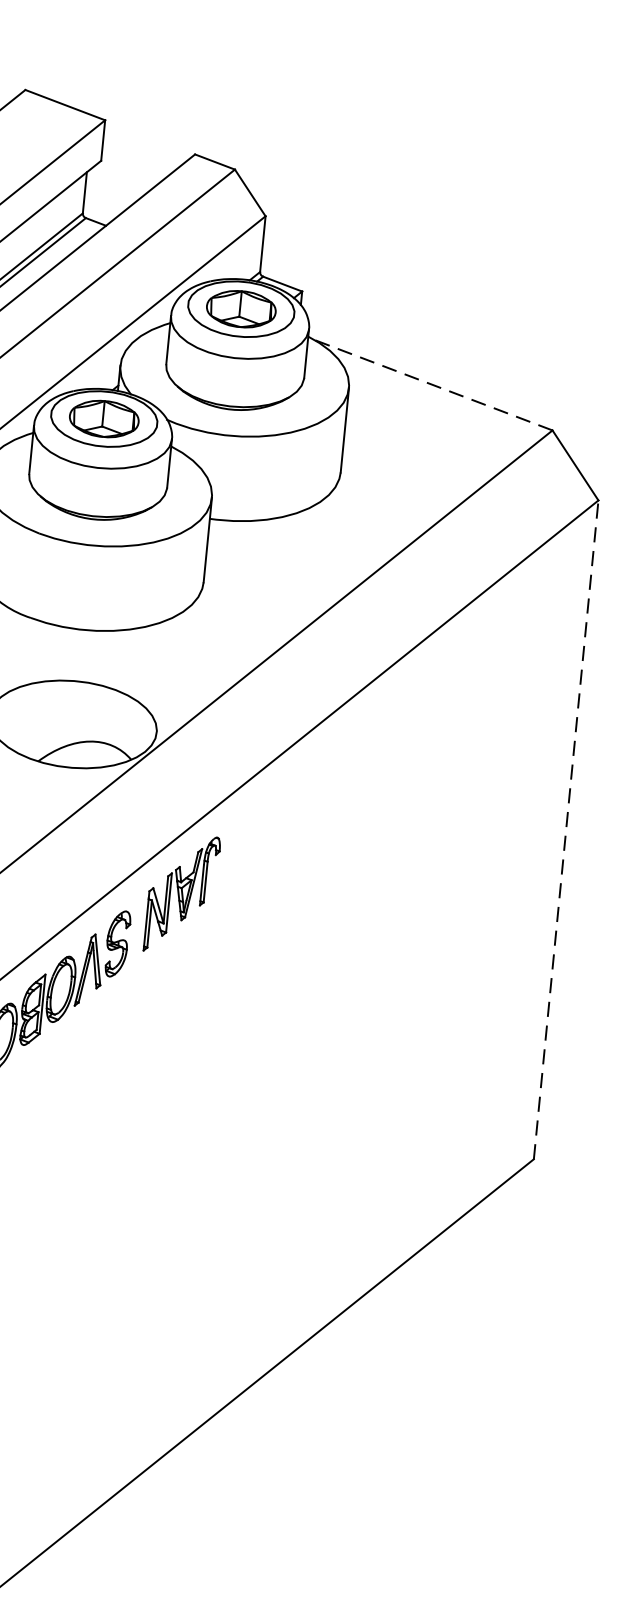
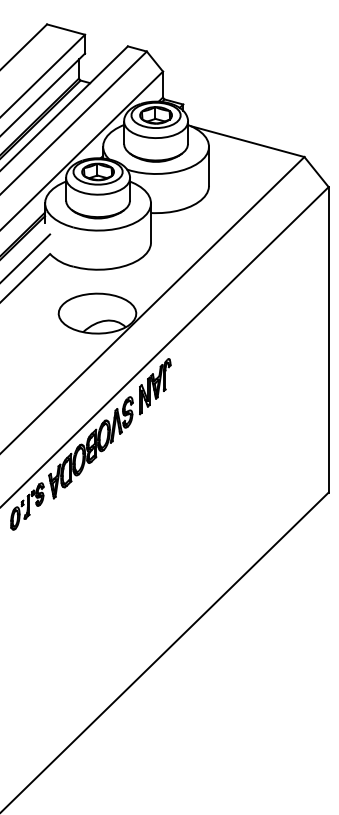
line: (433, 384) -> (247, 141), dashed -> solid
line: (565, 829) -> (328, 339), dashed -> solid

